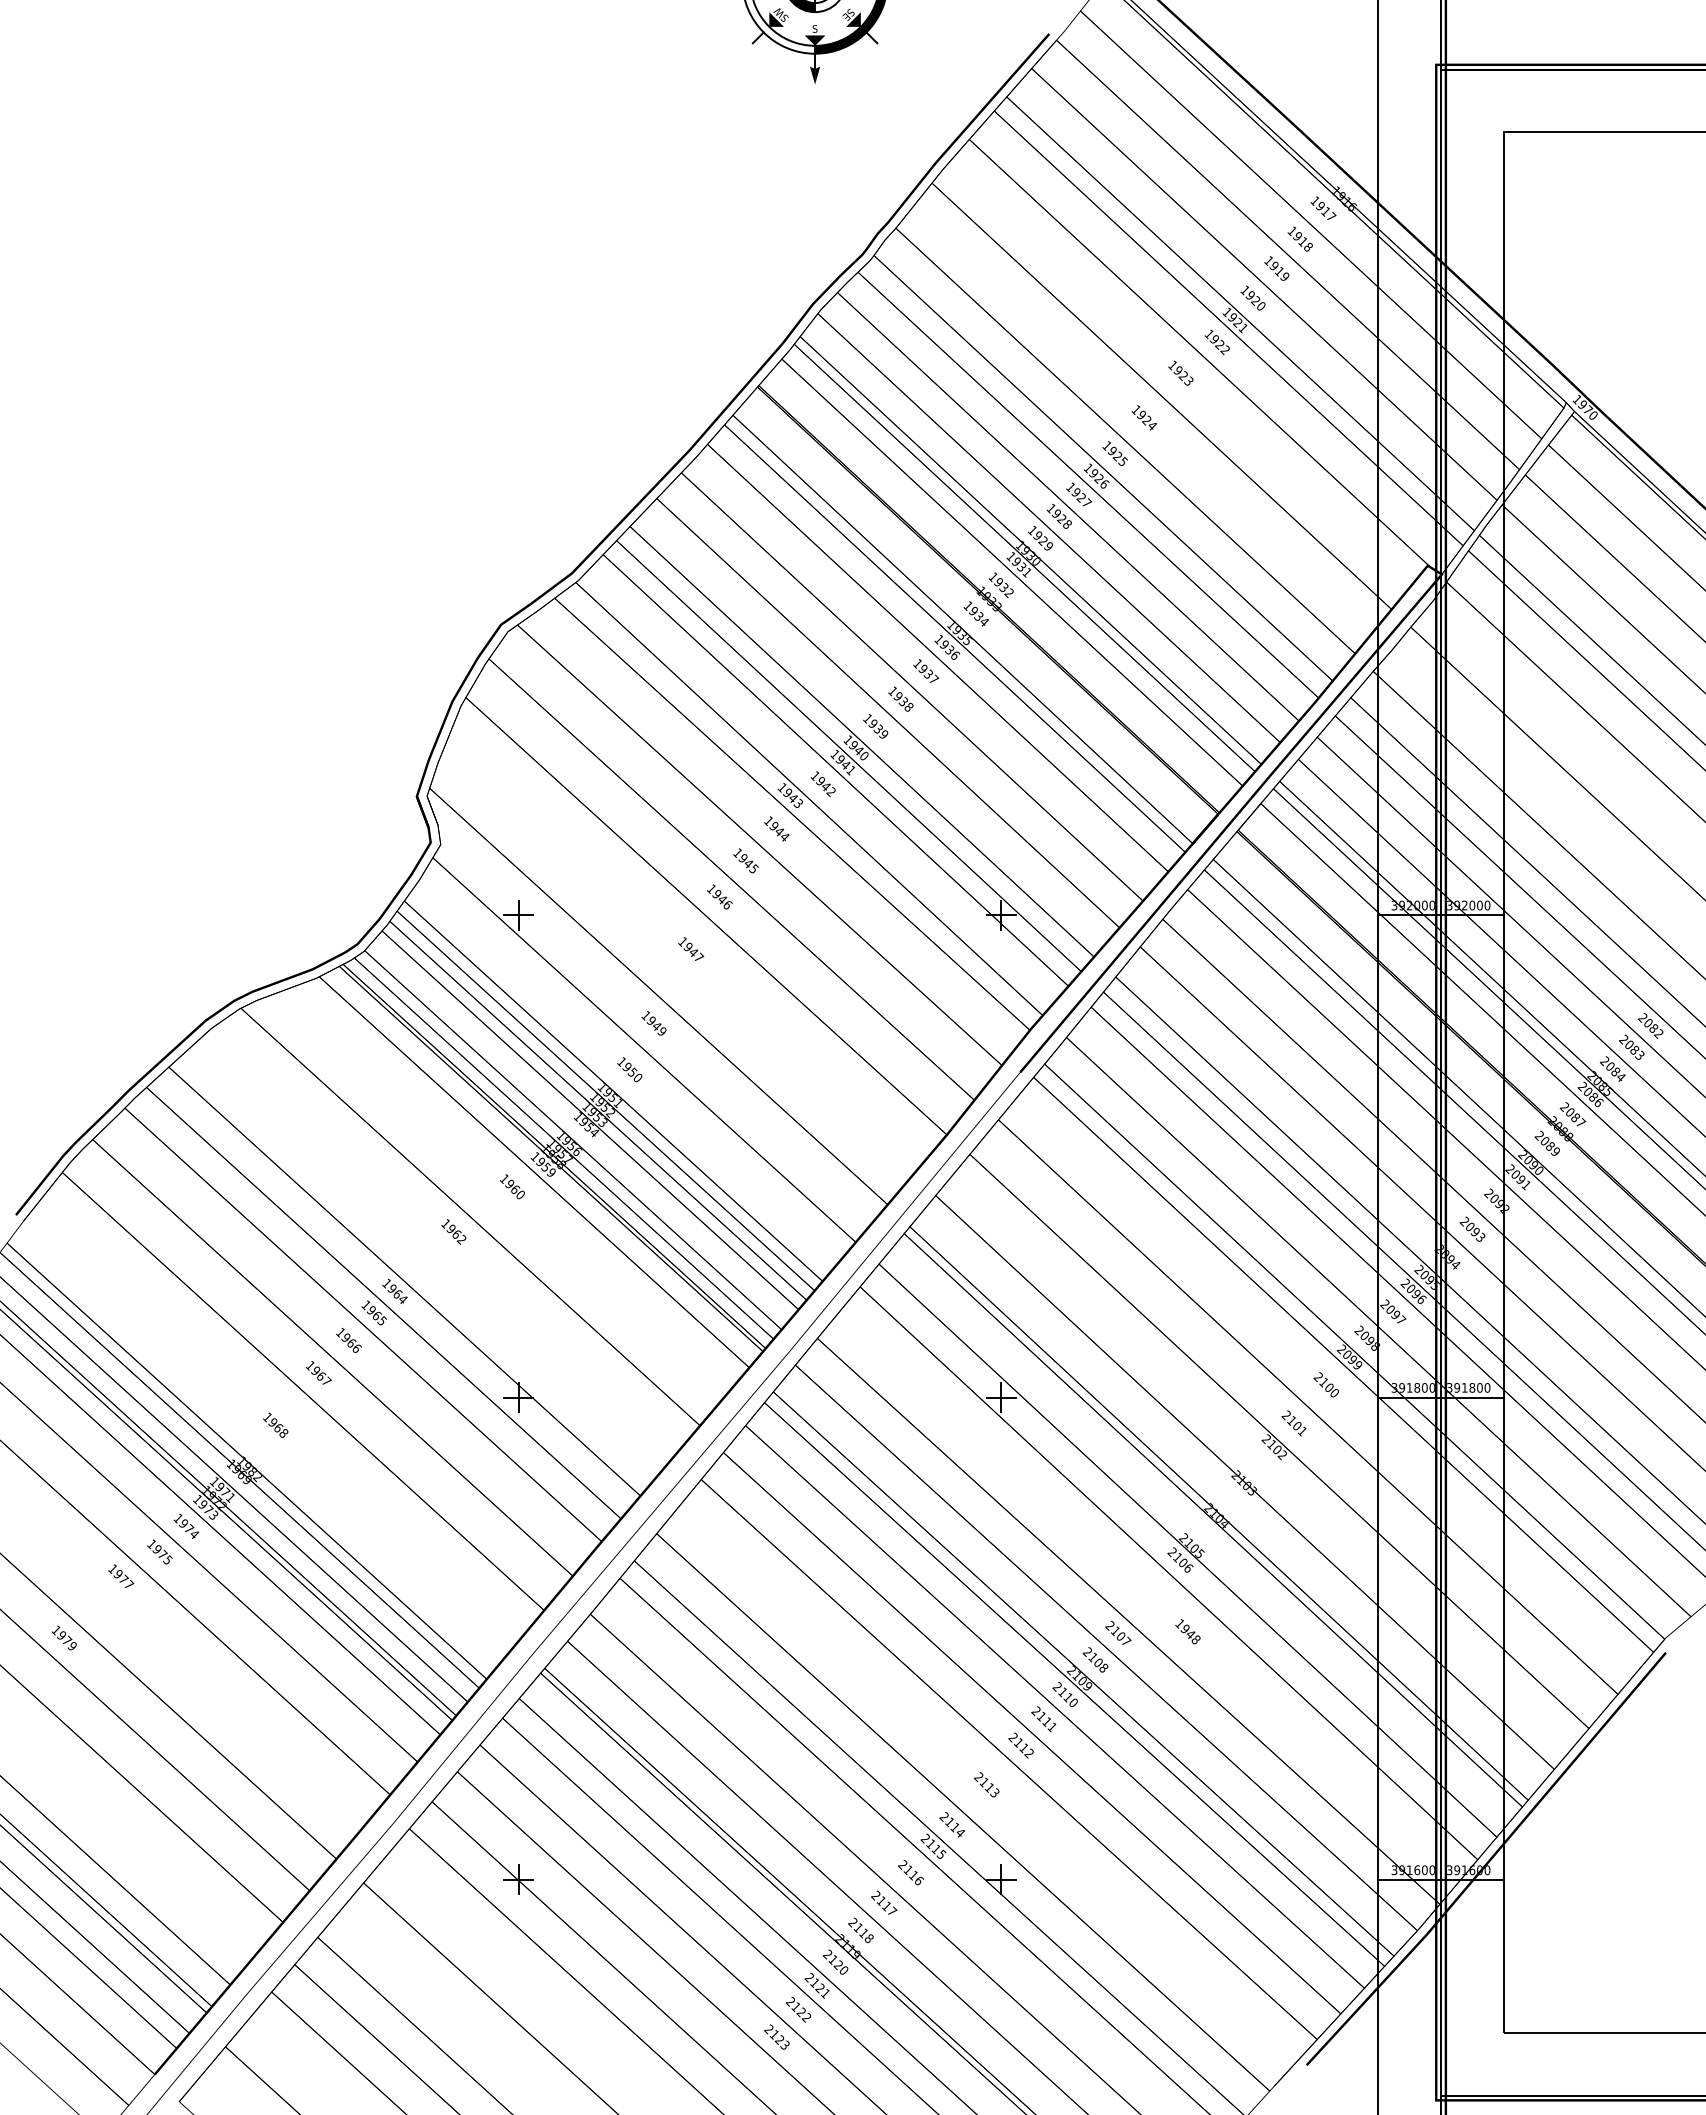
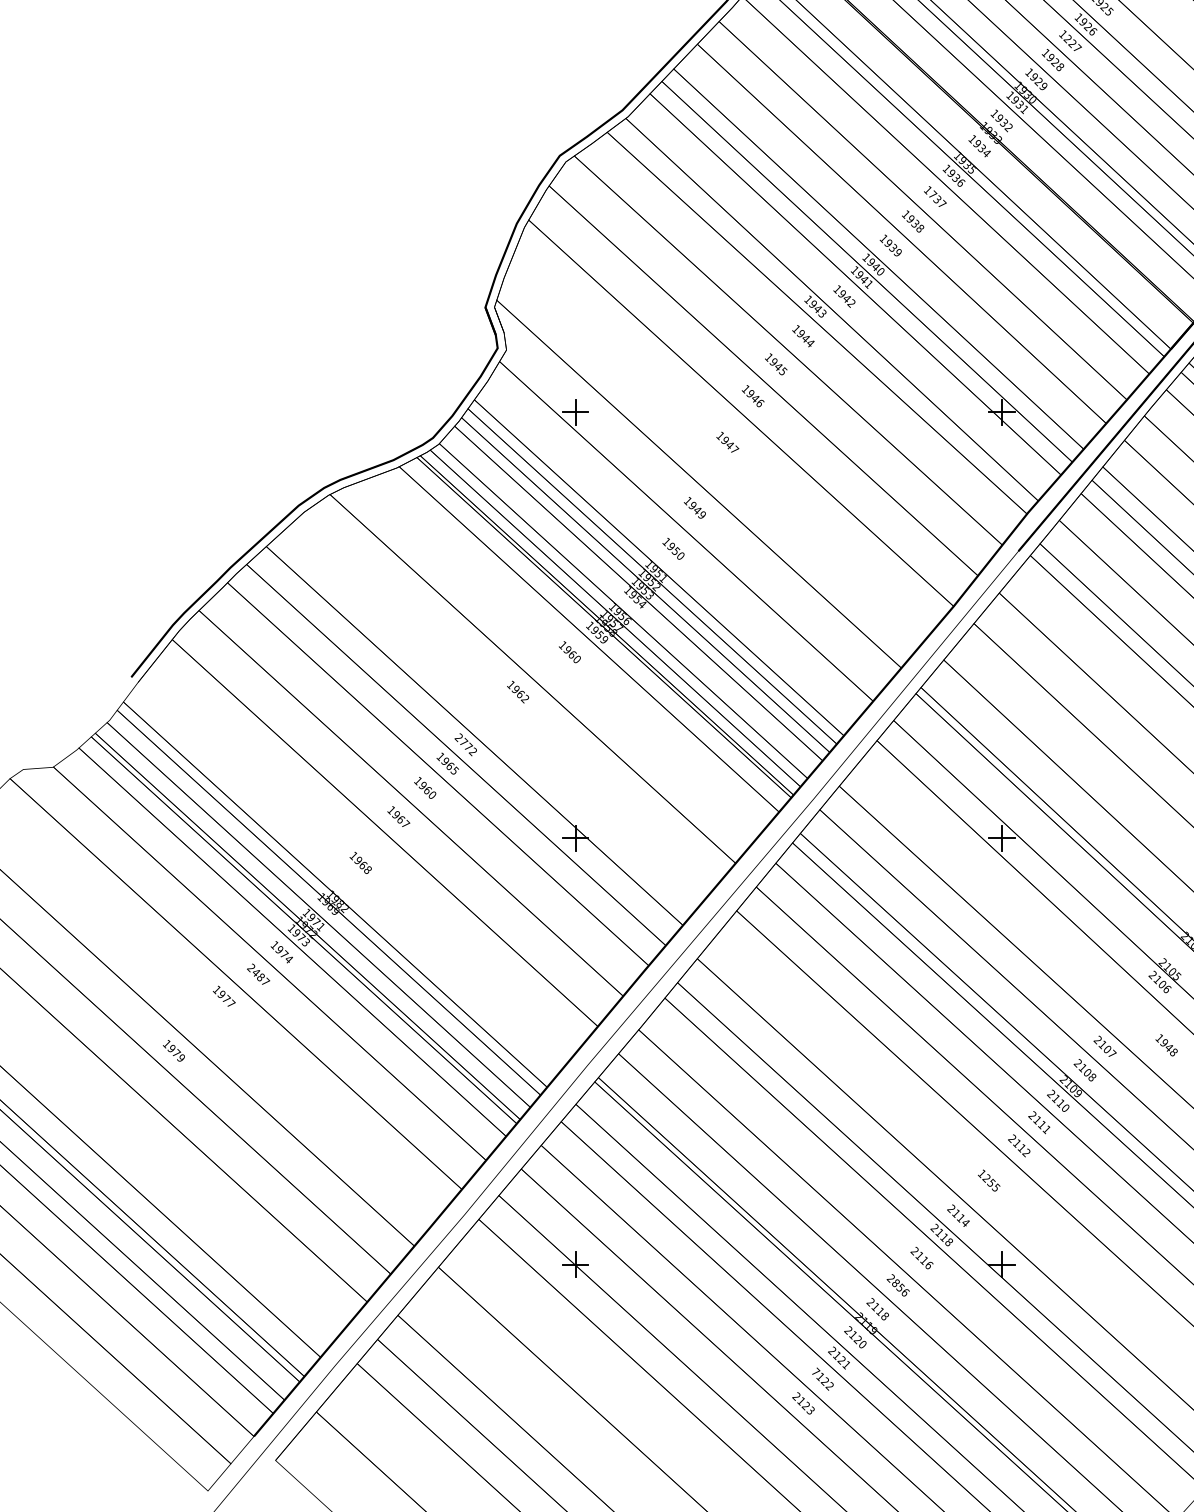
text: (1075, 492) -> (1067, 38), 1927 -> 1227
text: (923, 668) -> (933, 194), 1937 -> 1737
text: (394, 1291) -> (465, 744), 1964 -> 2772
text: (357, 1348) -> (433, 795), 1966 -> 1960
text: (159, 1551) -> (258, 974), 1975 -> 2487
text: (986, 1784) -> (988, 1180), 2113 -> 1255
text: (941, 1854) -> (948, 1242), 2115 -> 2118
text: (886, 1906) -> (900, 1288), 2117 -> 2856
text: (790, 2001) -> (815, 1371), 2122 -> 7122

